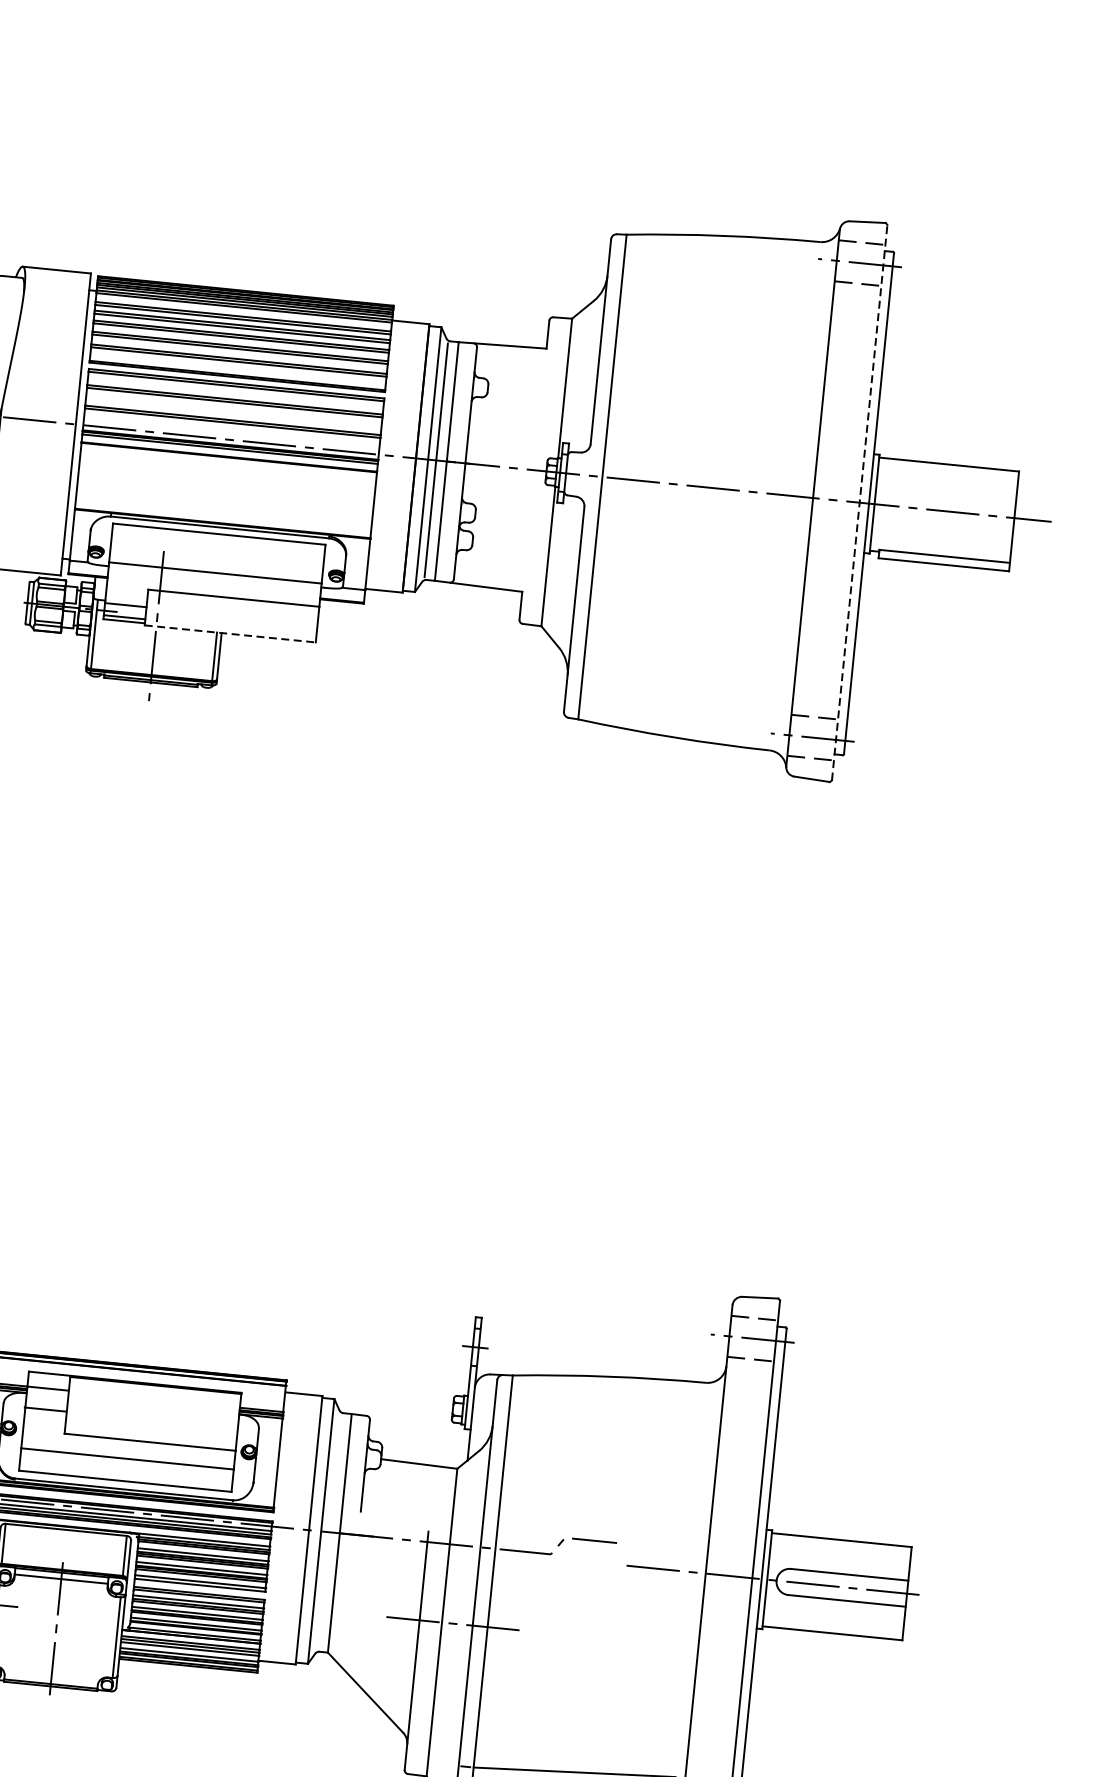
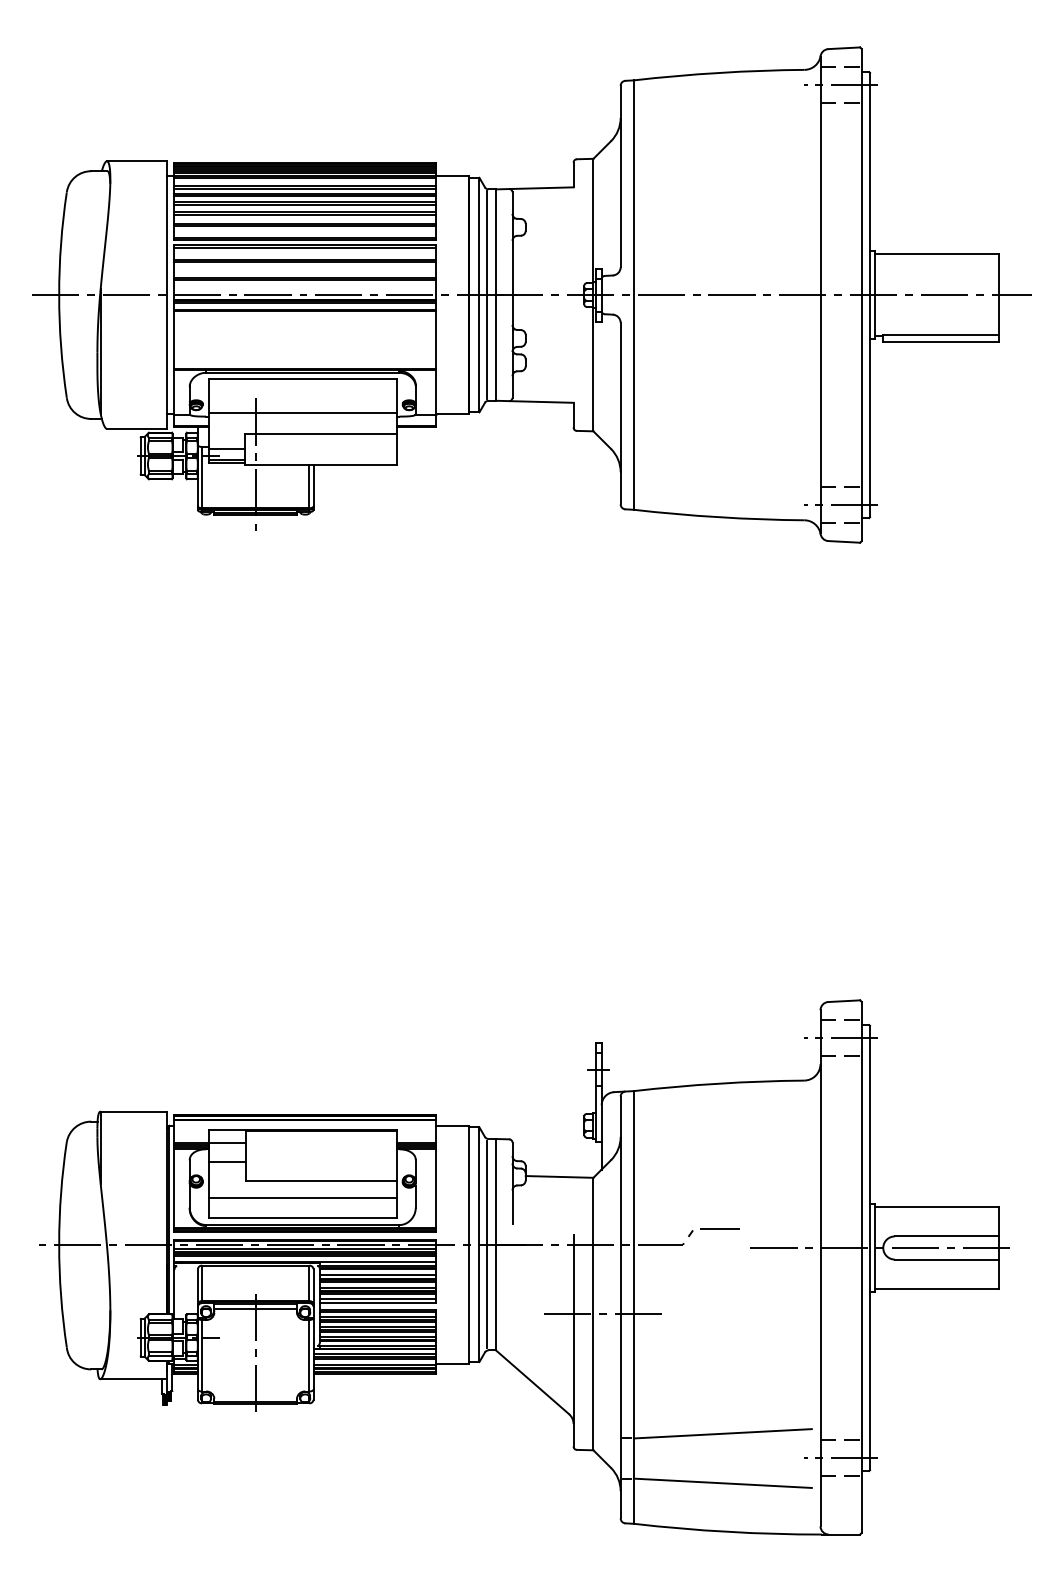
line: (859, 502) -> (861, 294), dashed -> solid
line: (230, 634) -> (321, 465), dashed -> solid
line: (329, 1532) -> (486, 1244), added

